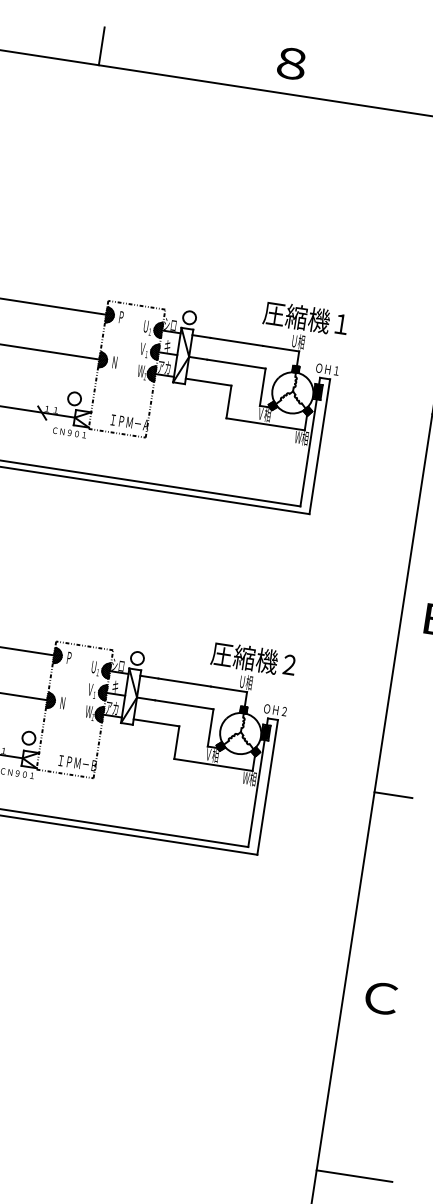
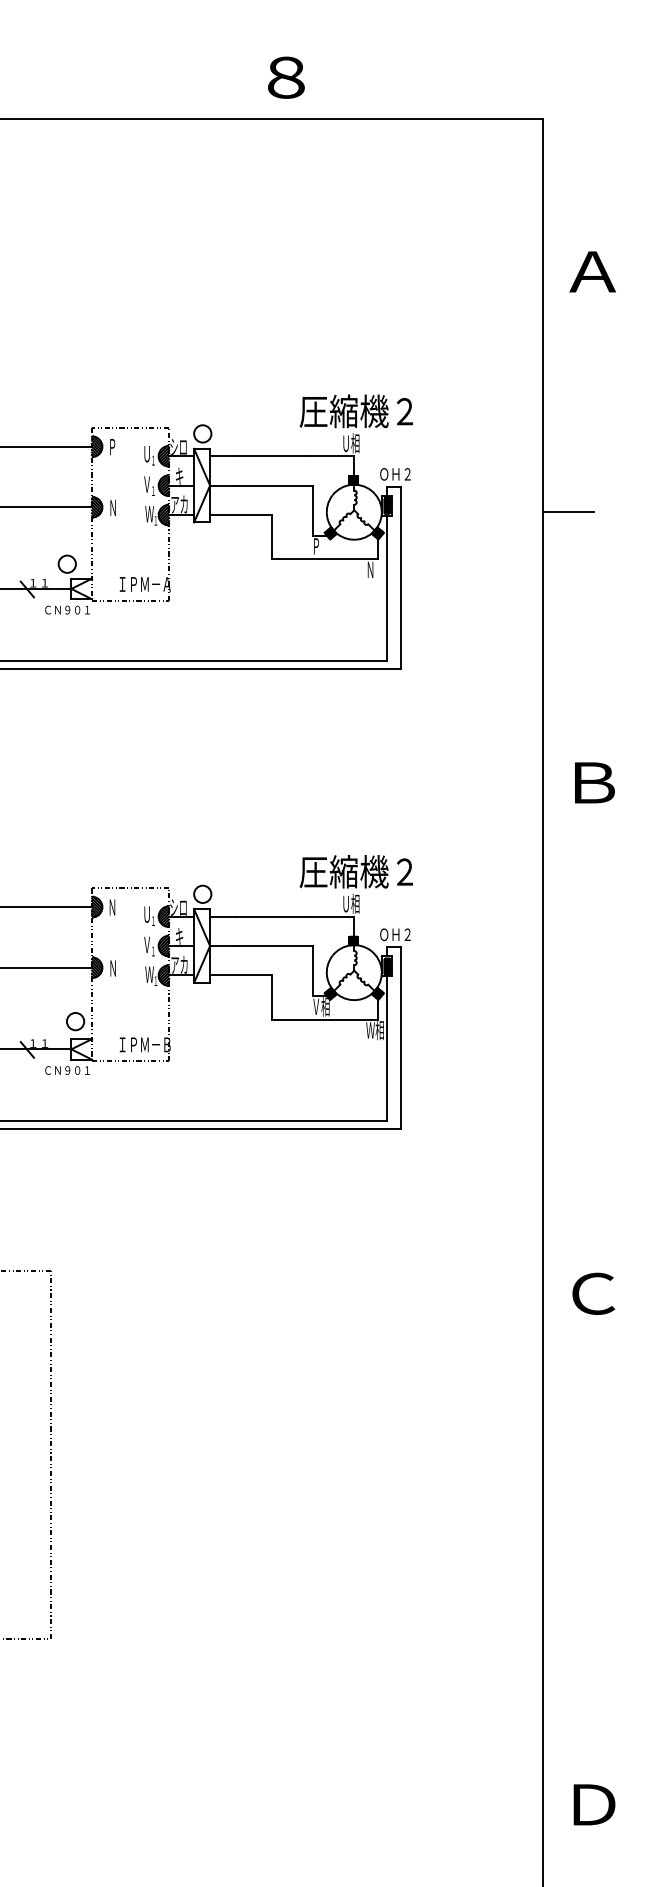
line: (101, 45) -> (31, 92), removed
text: (342, 324) -> (405, 411), 圧縮機１ -> 圧縮機２
text: (336, 370) -> (407, 473), ＯＨ１ -> ＯＨ２
text: (264, 414) -> (321, 546), Ｖ相 -> Ｐ
text: (301, 437) -> (374, 569), Ｗ相 -> Ｎ
text: (69, 657) -> (112, 907), Ｐ -> Ｎ
line: (392, 795) -> (567, 1023), removed
line: (354, 1176) -> (593, 1534), removed

